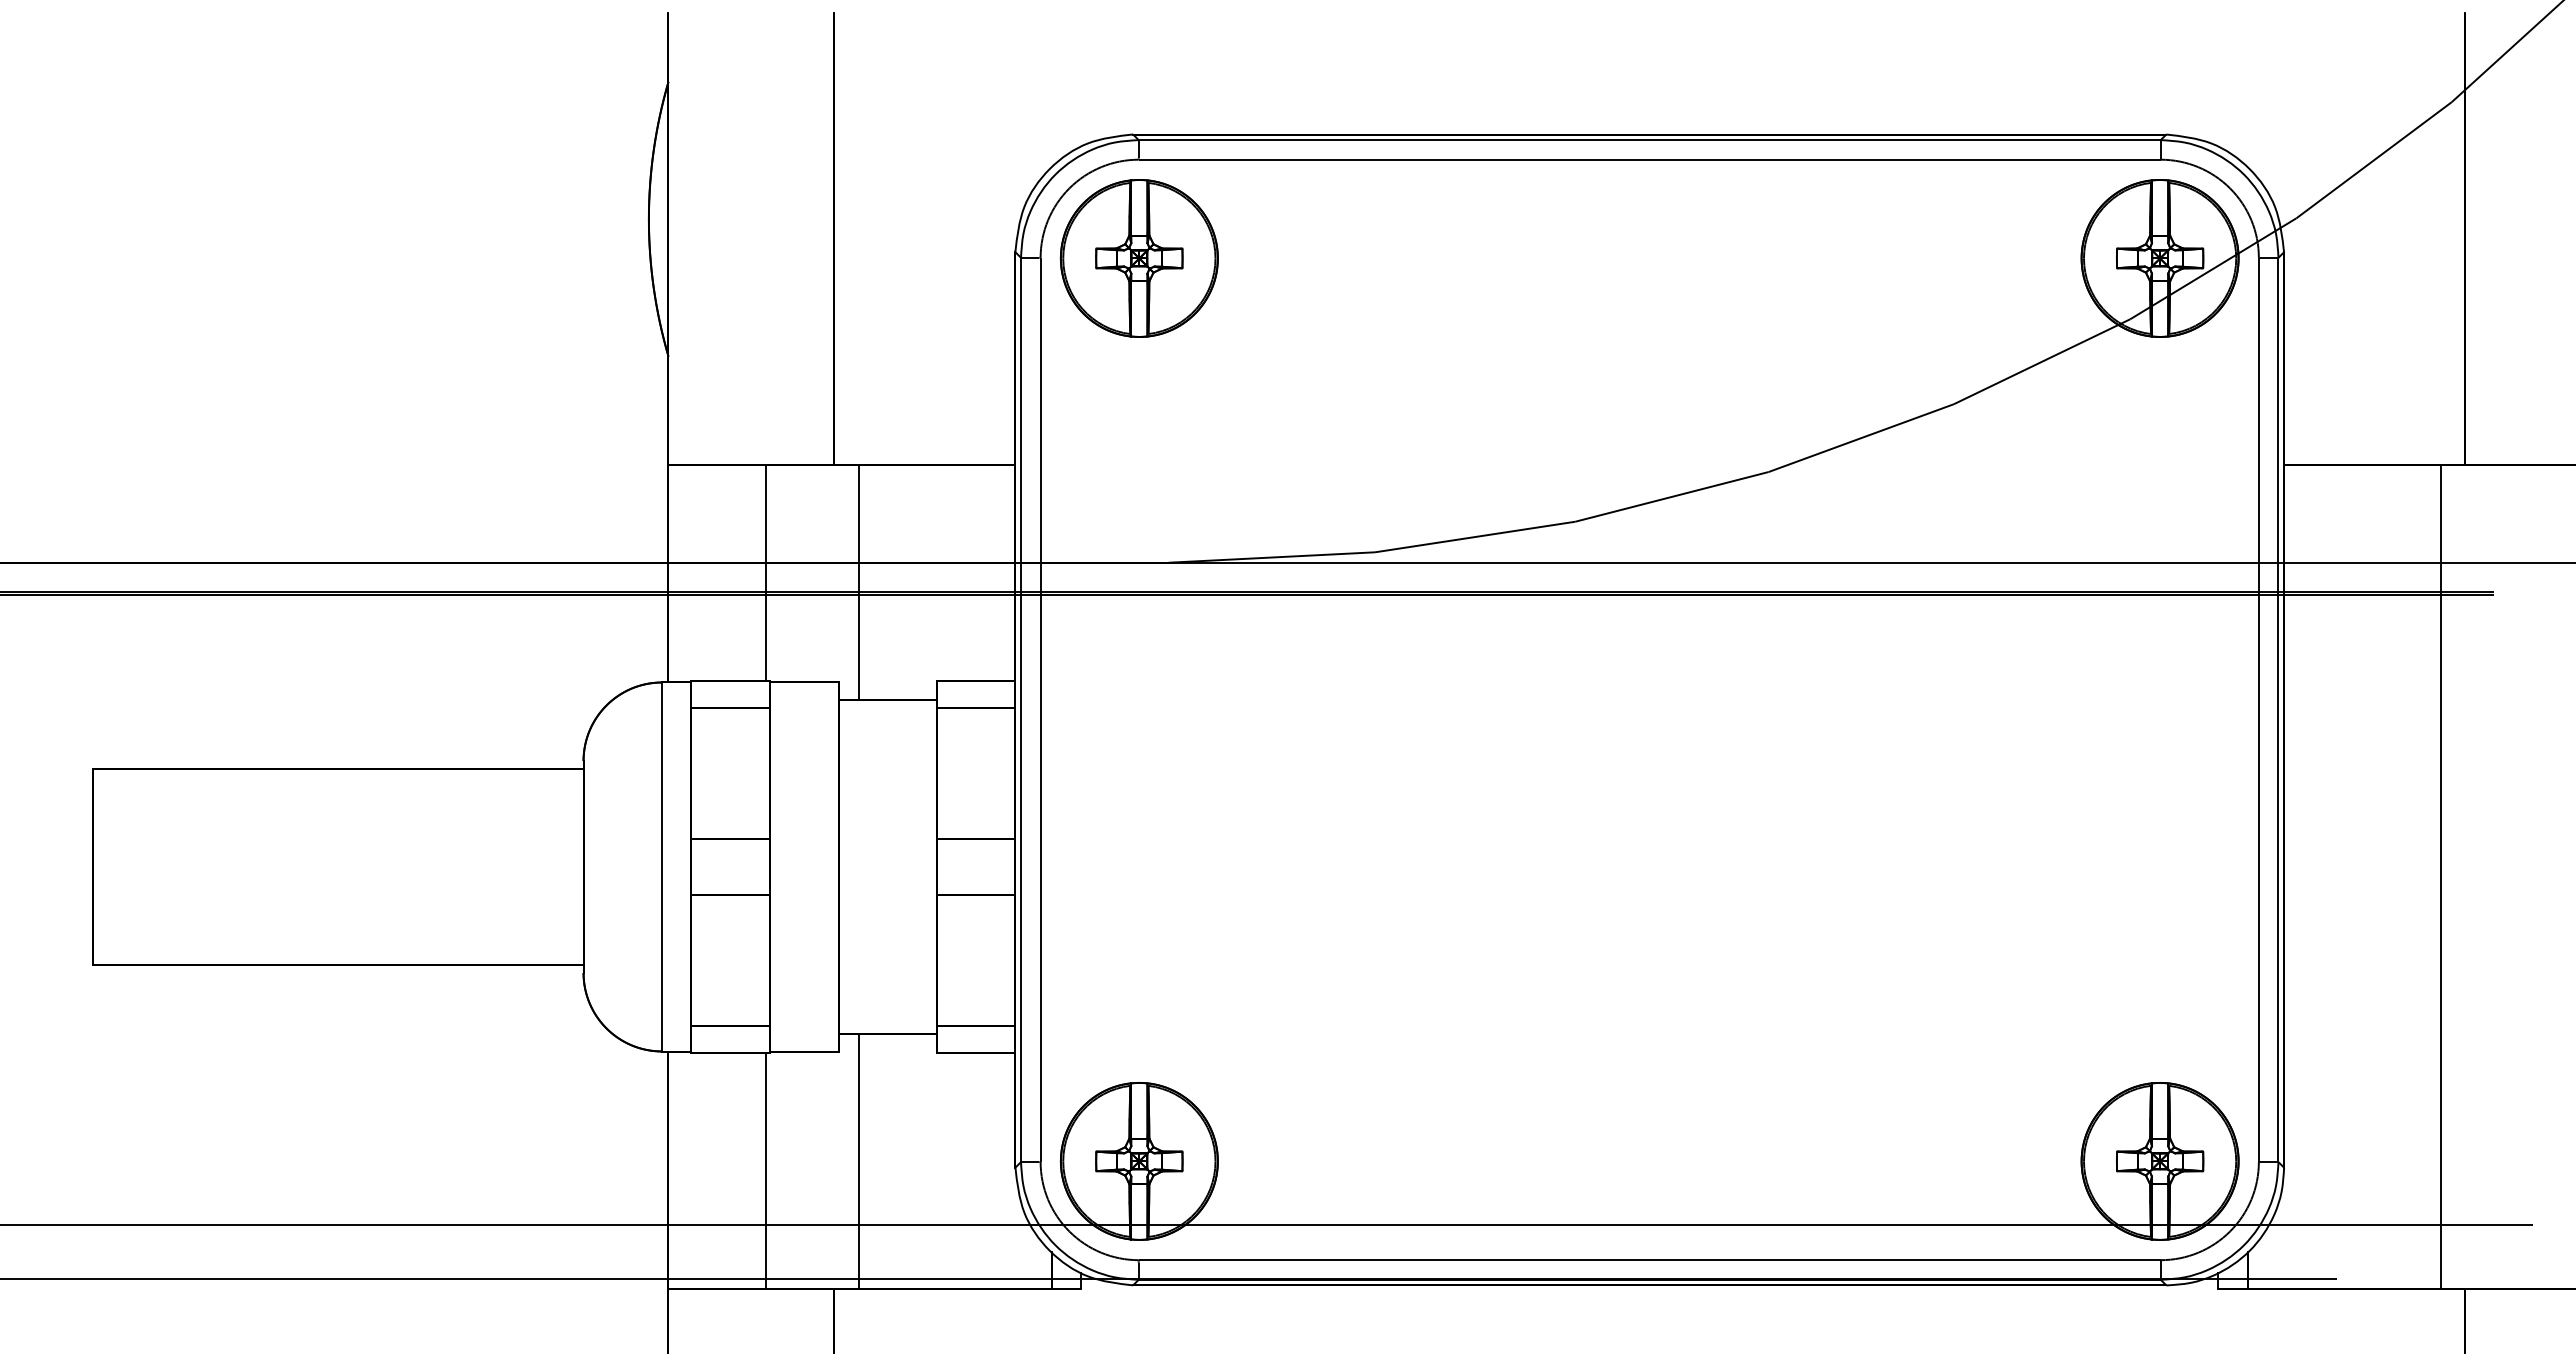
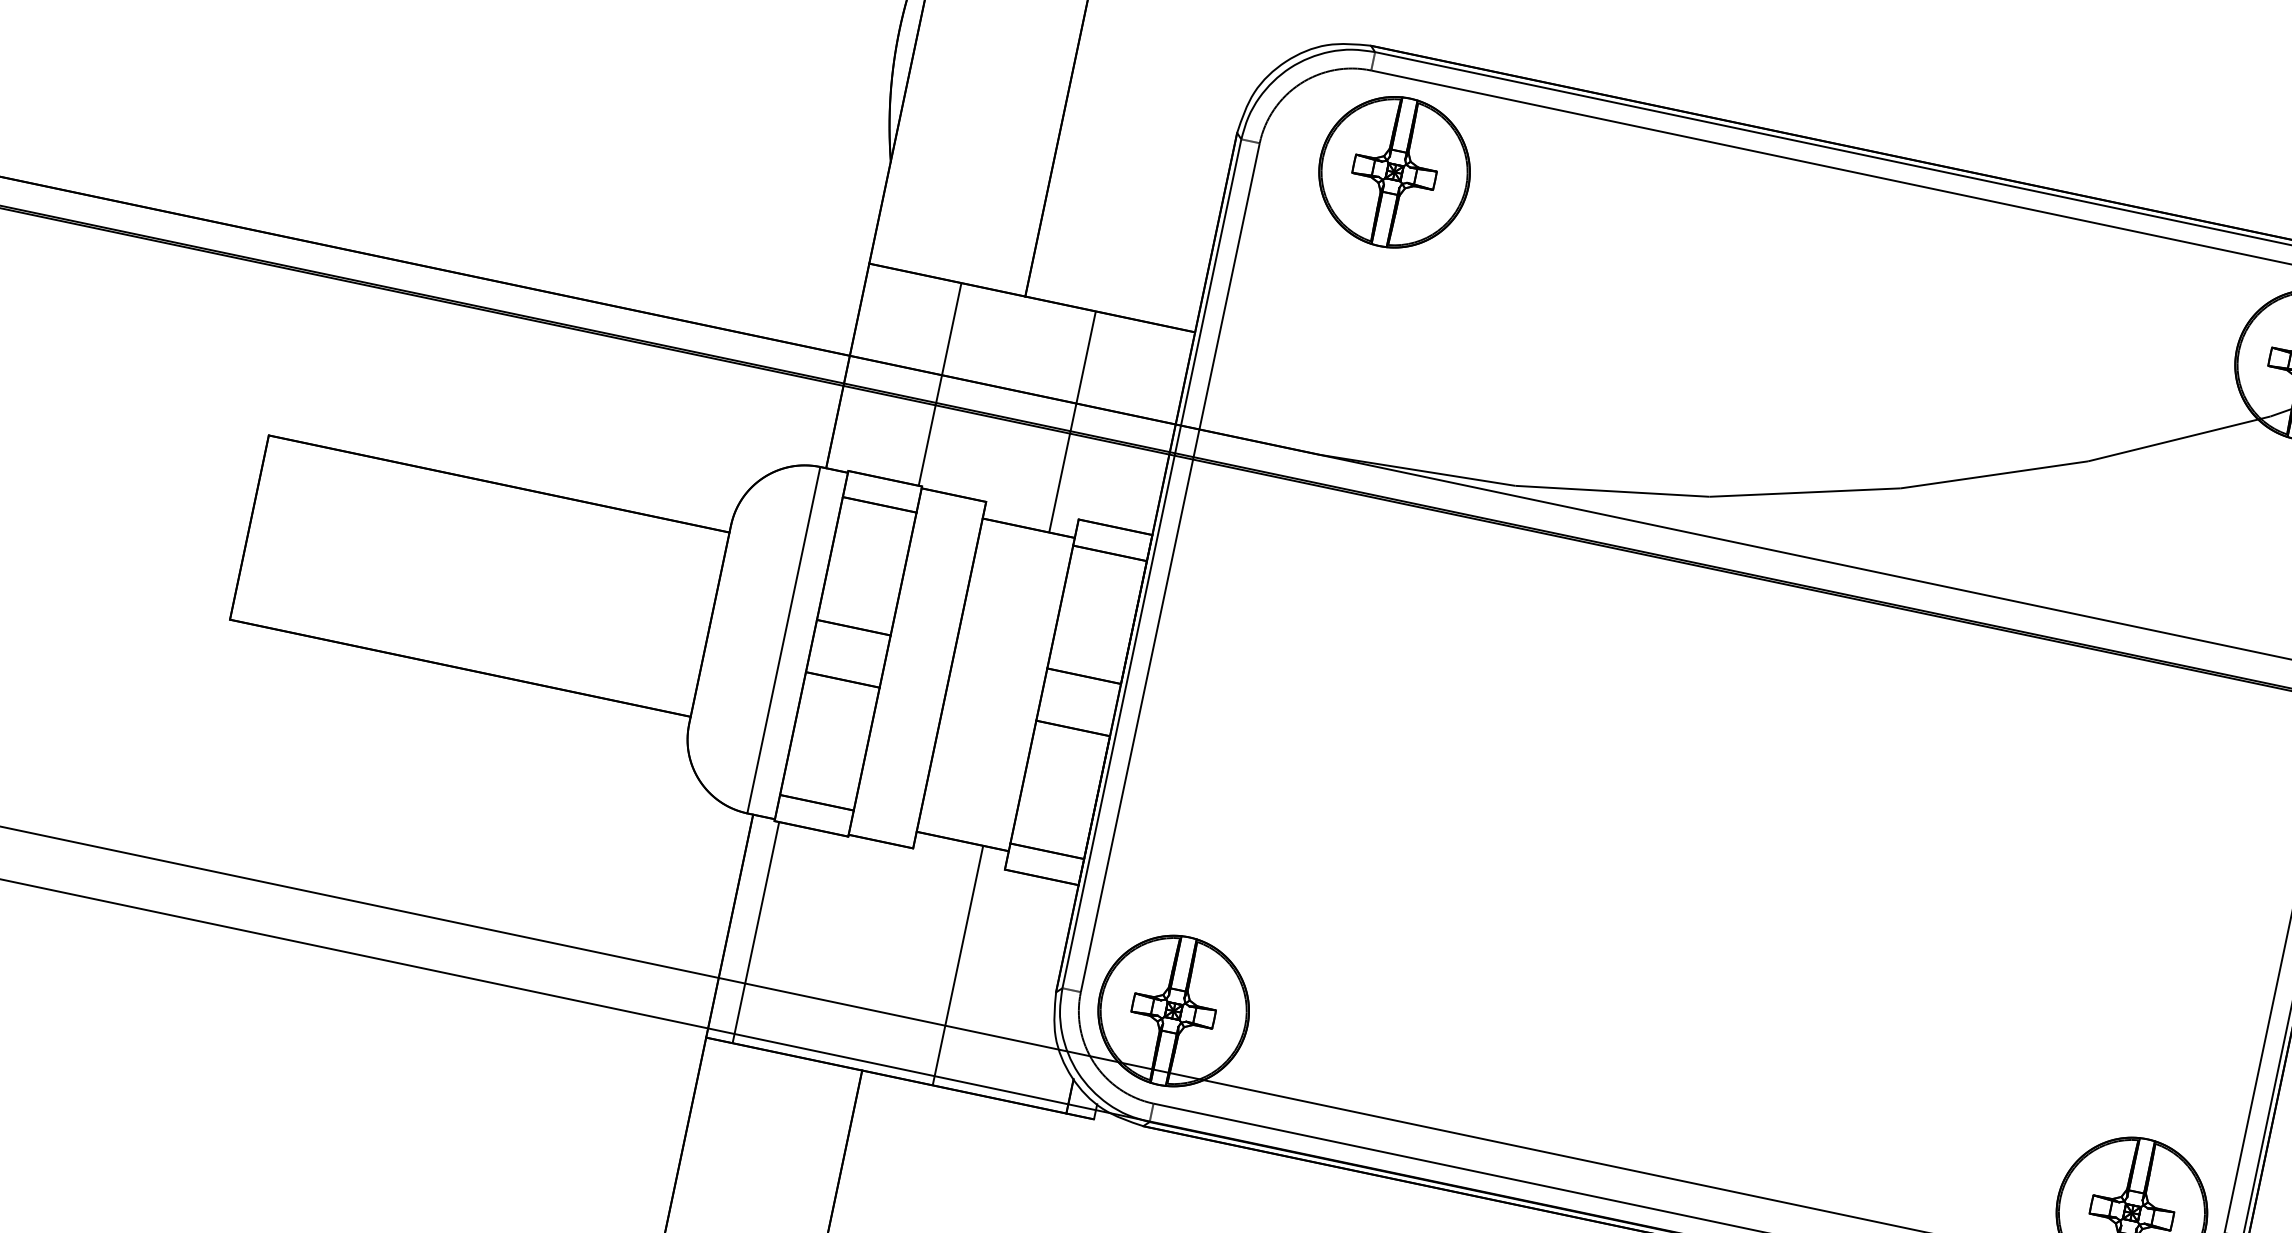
part: (1138, 258) -> (1393, 172), moved
line: (858, 582) -> (1072, 422), moved
line: (858, 1161) -> (957, 965), moved
line: (766, 1171) -> (755, 932), moved

